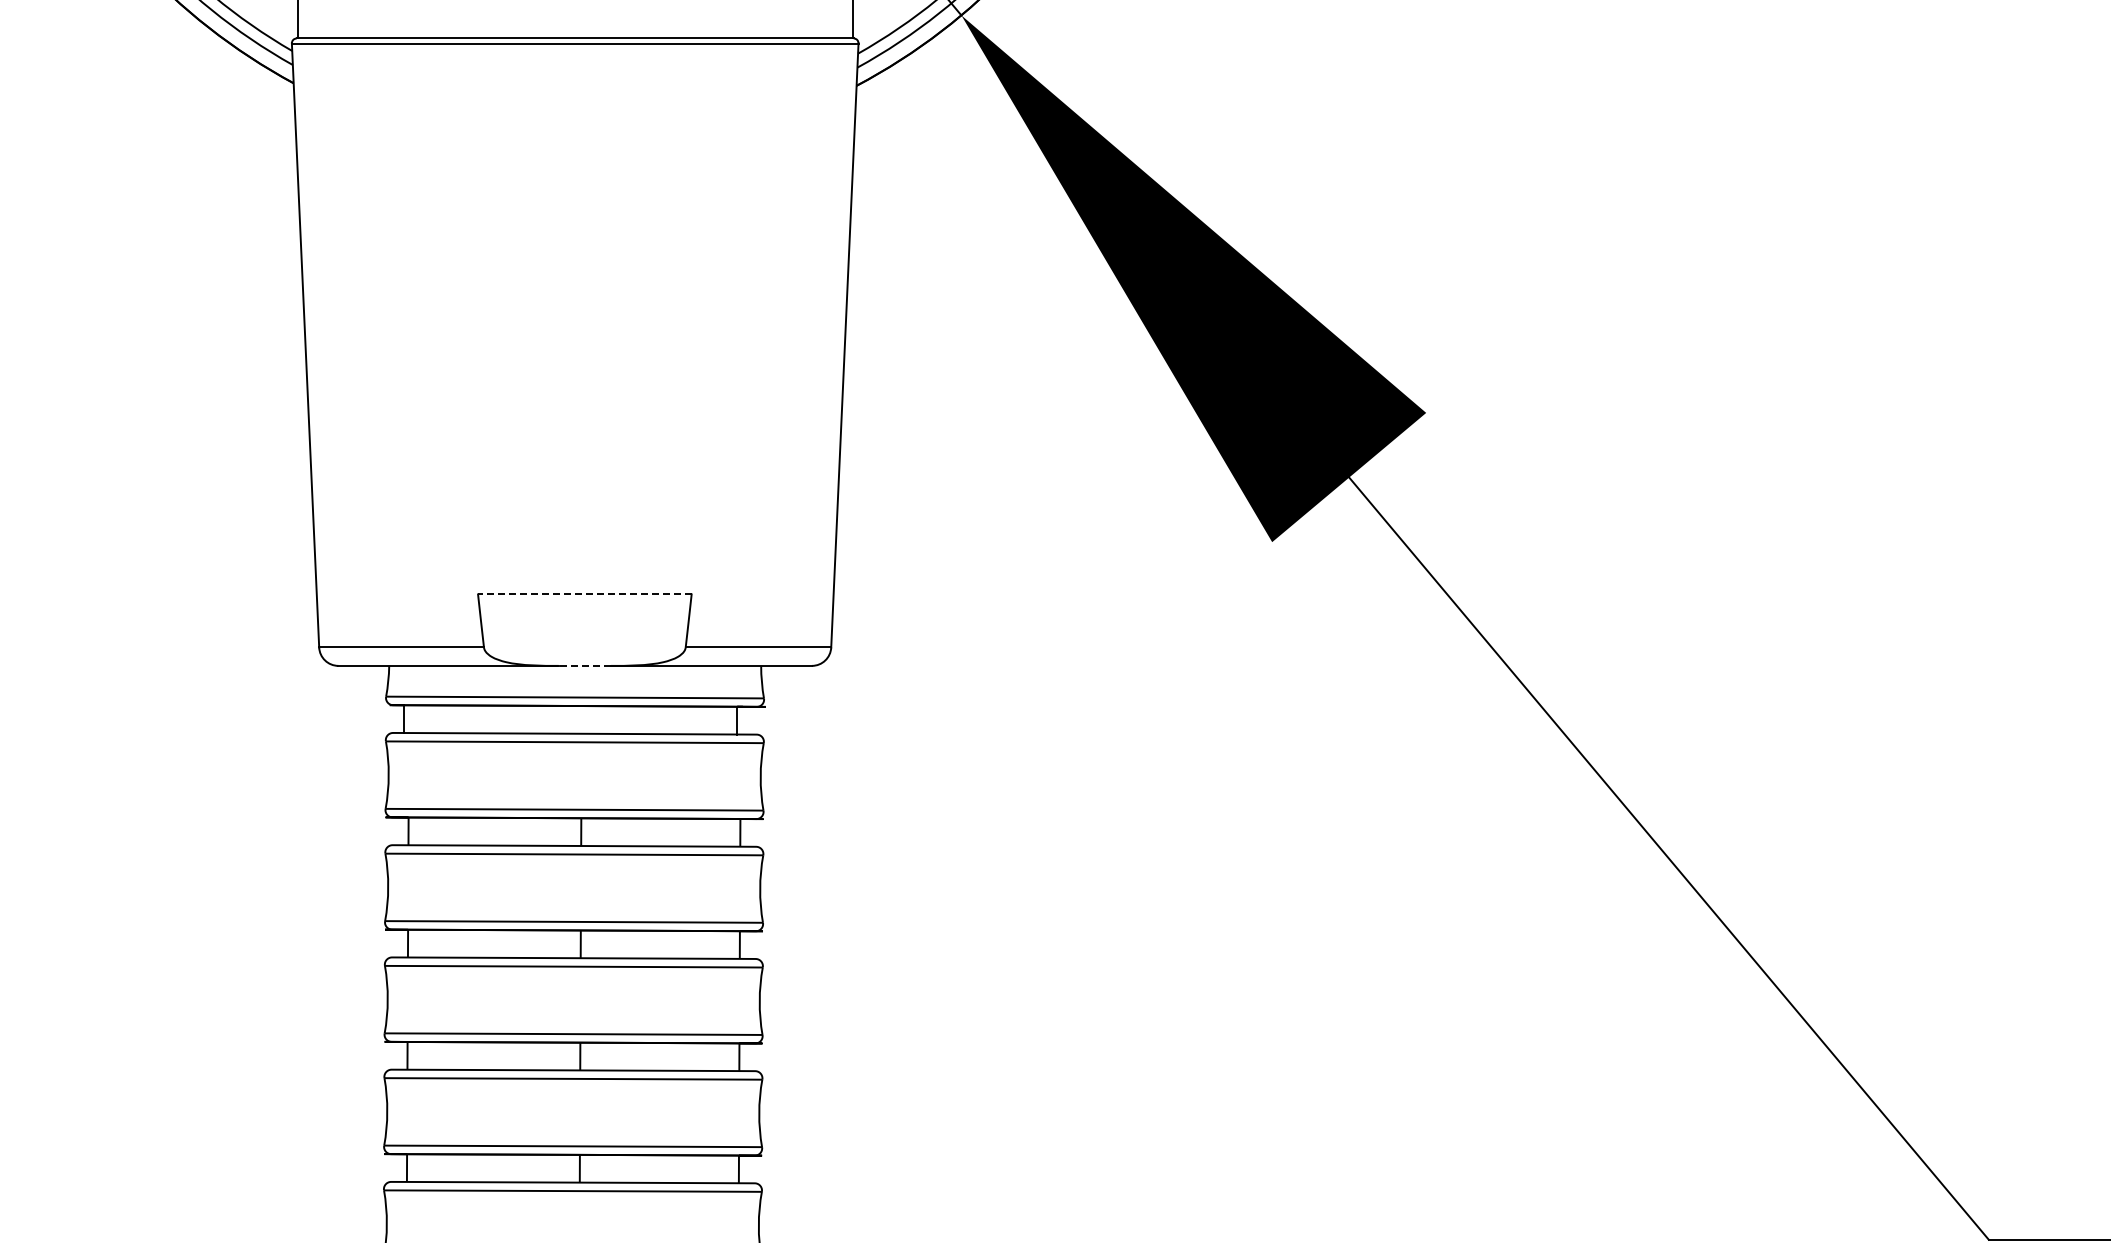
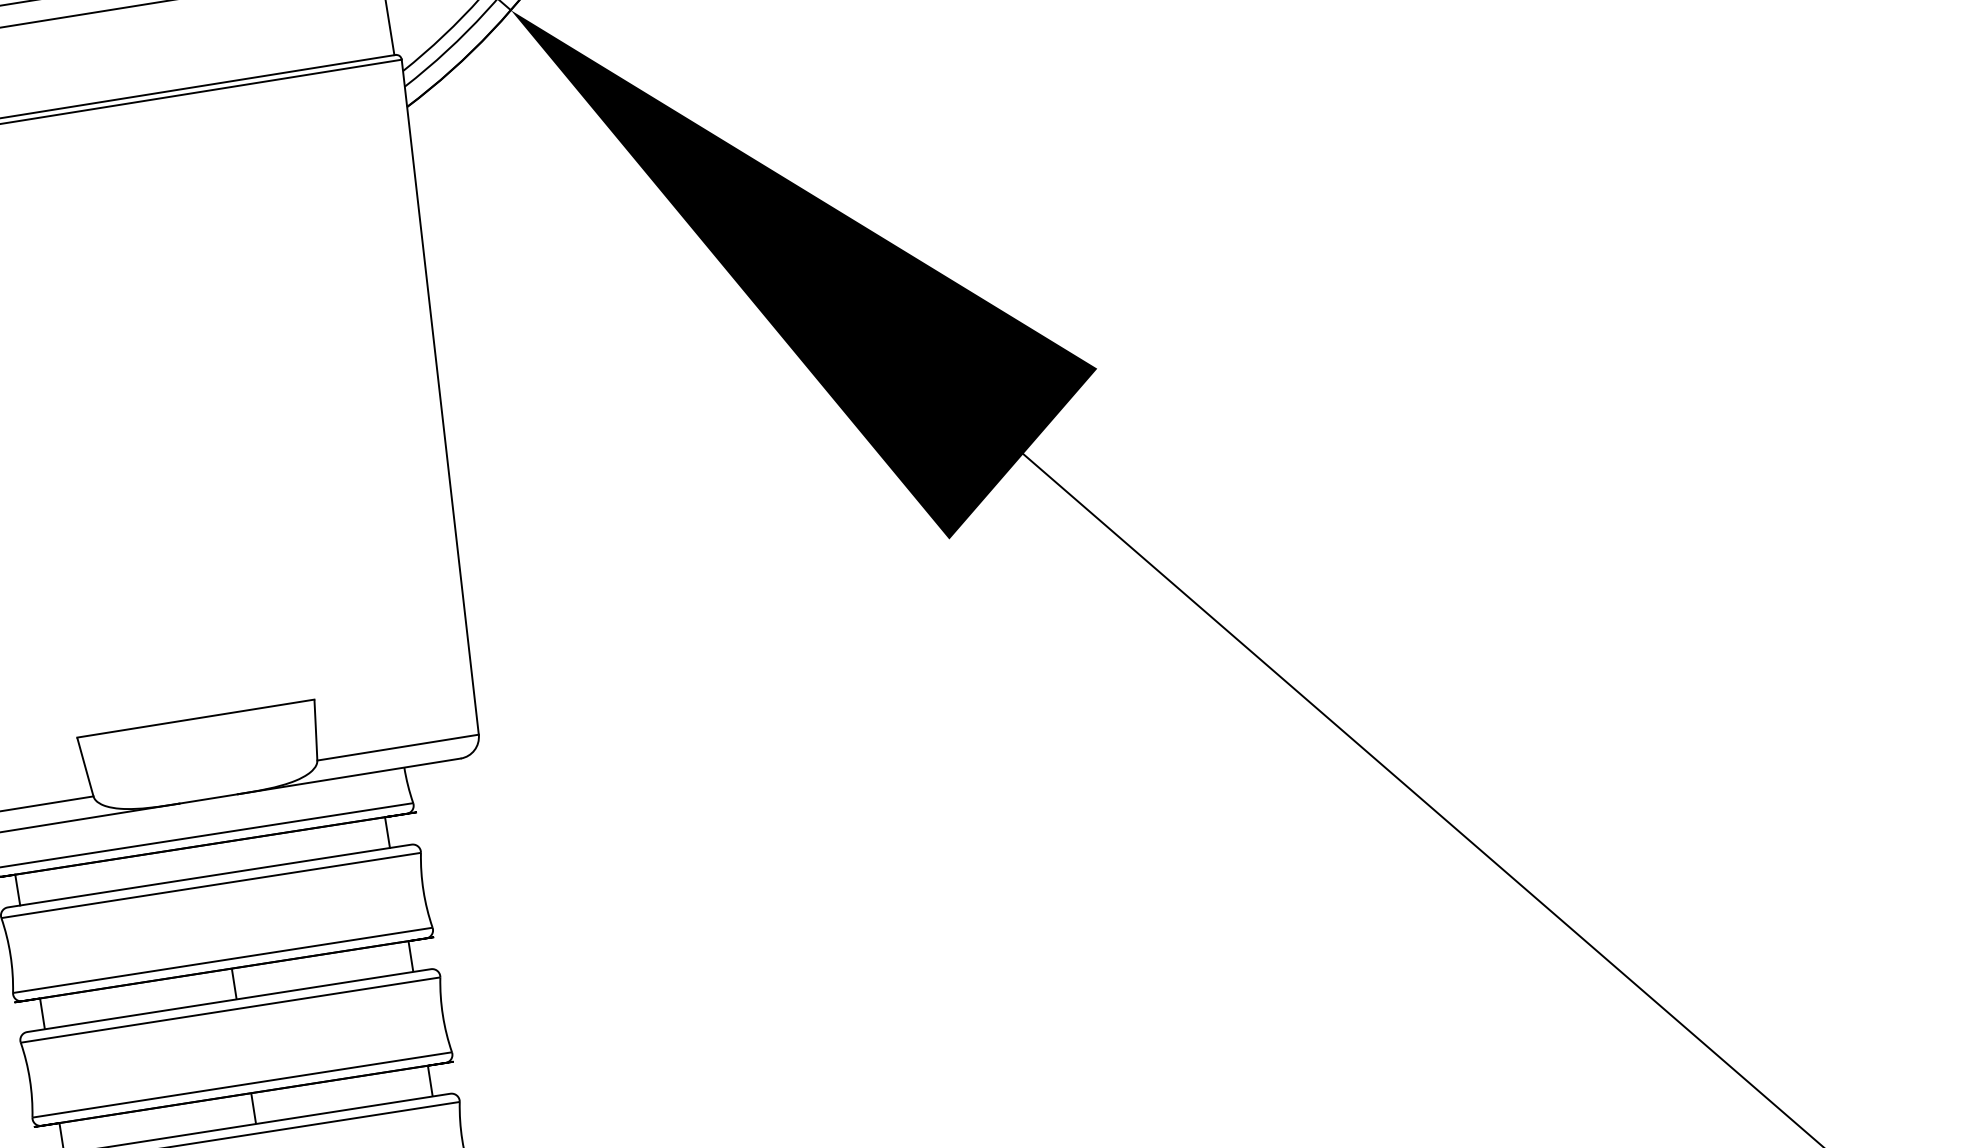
line: (584, 593) -> (195, 718), dashed -> solid
line: (584, 665) -> (208, 798), dashed -> solid

